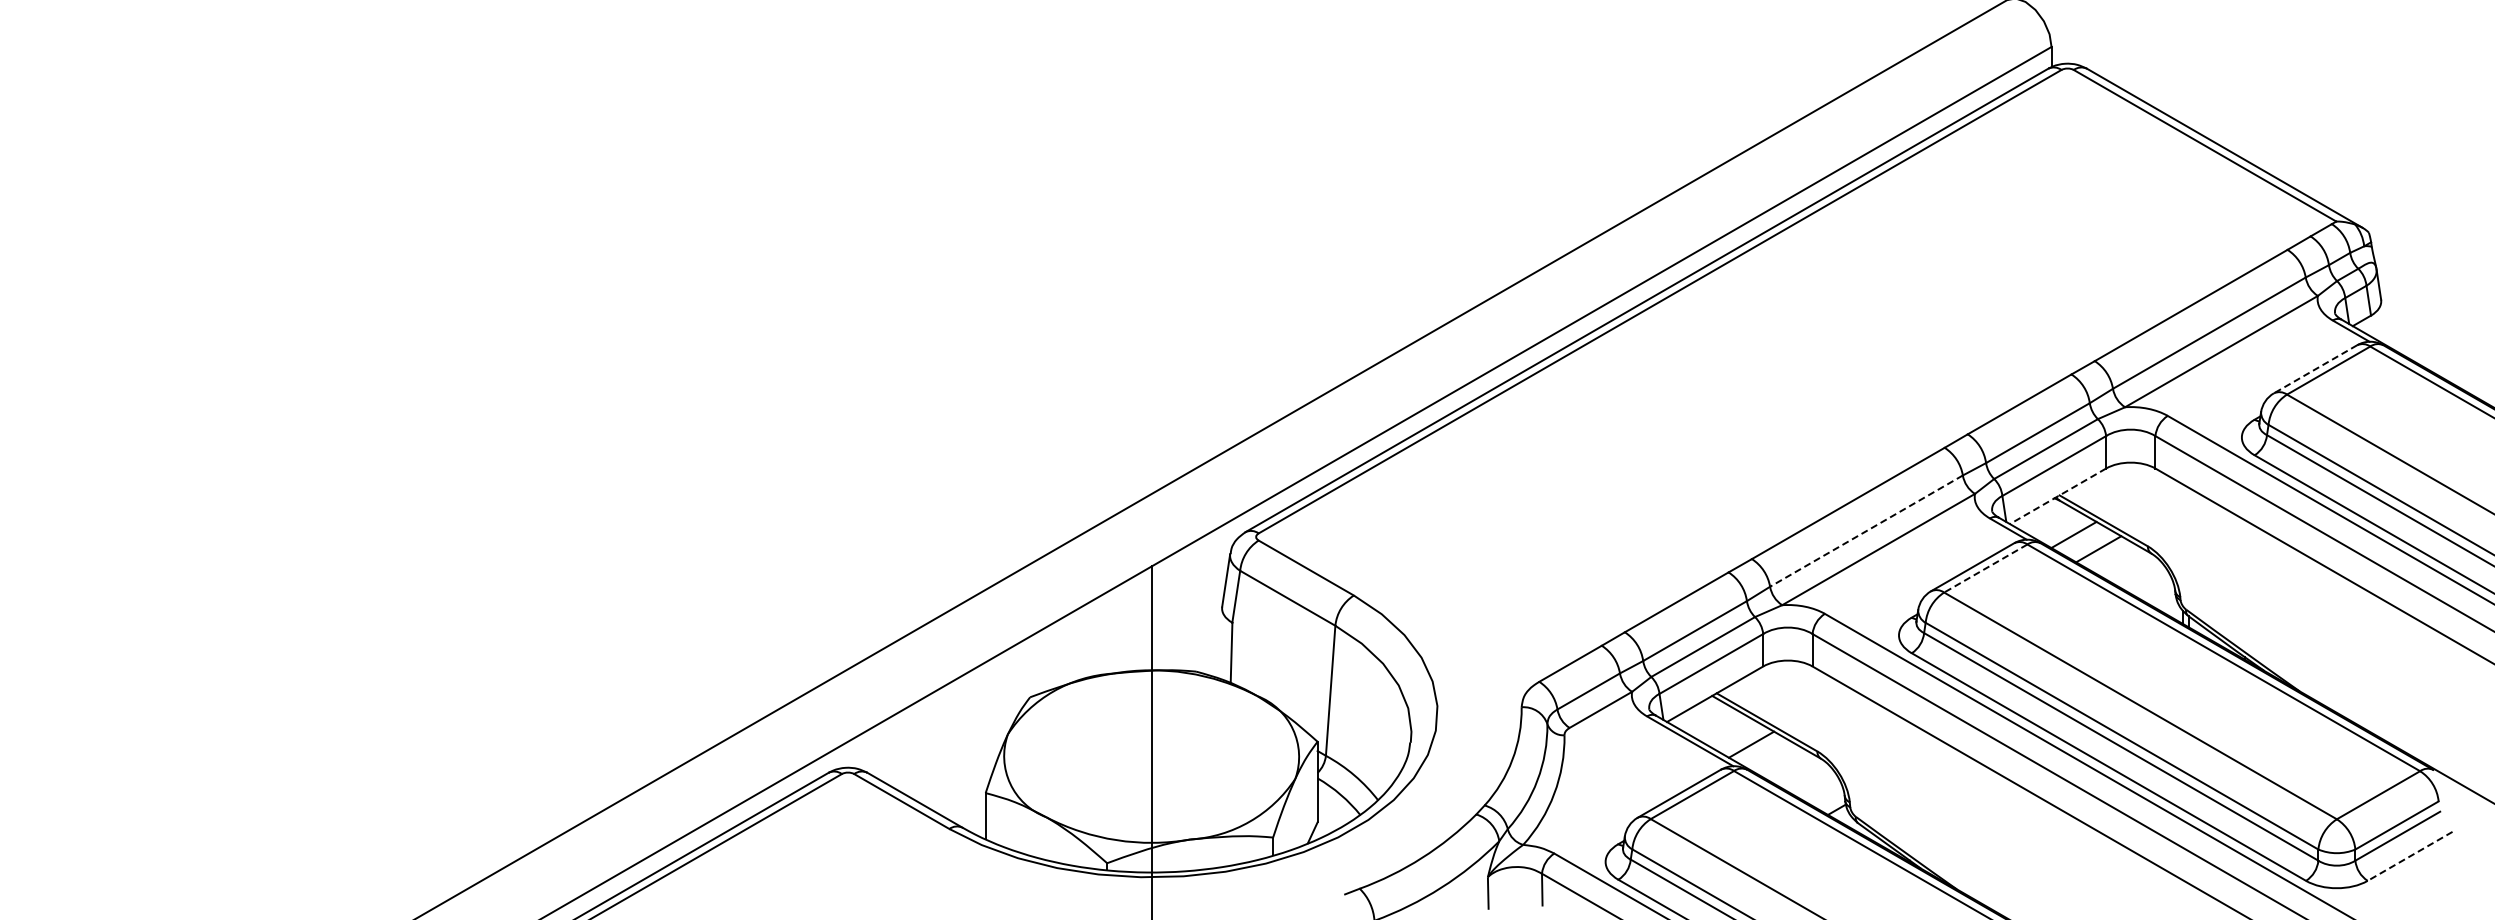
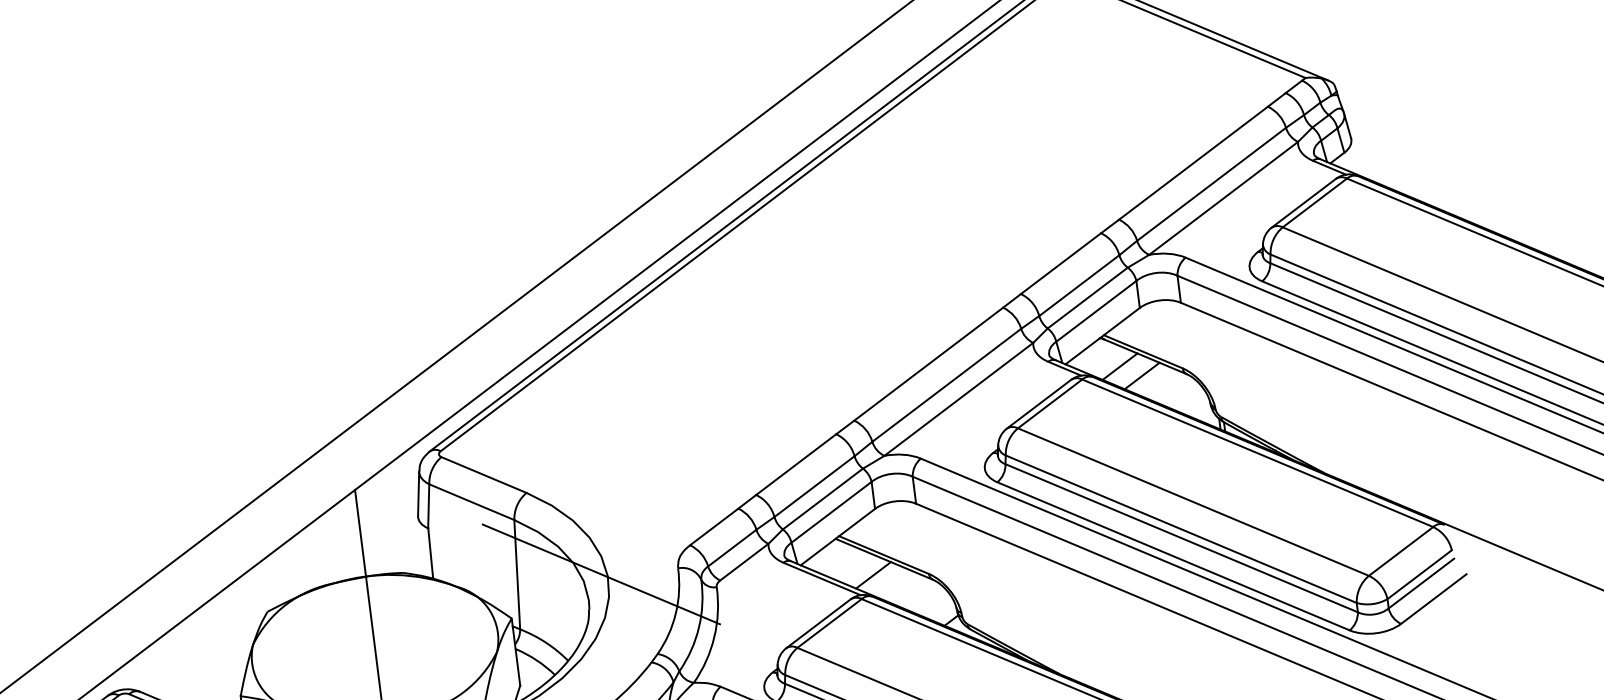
line: (2315, 369) -> (1303, 203), dashed -> solid
line: (2058, 496) -> (1103, 336), dashed -> solid
line: (1866, 531) -> (946, 385), dashed -> solid
line: (1985, 568) -> (1049, 403), dashed -> solid
line: (1429, 702) -> (600, 574), added
line: (2410, 856) -> (1434, 599), dashed -> solid

